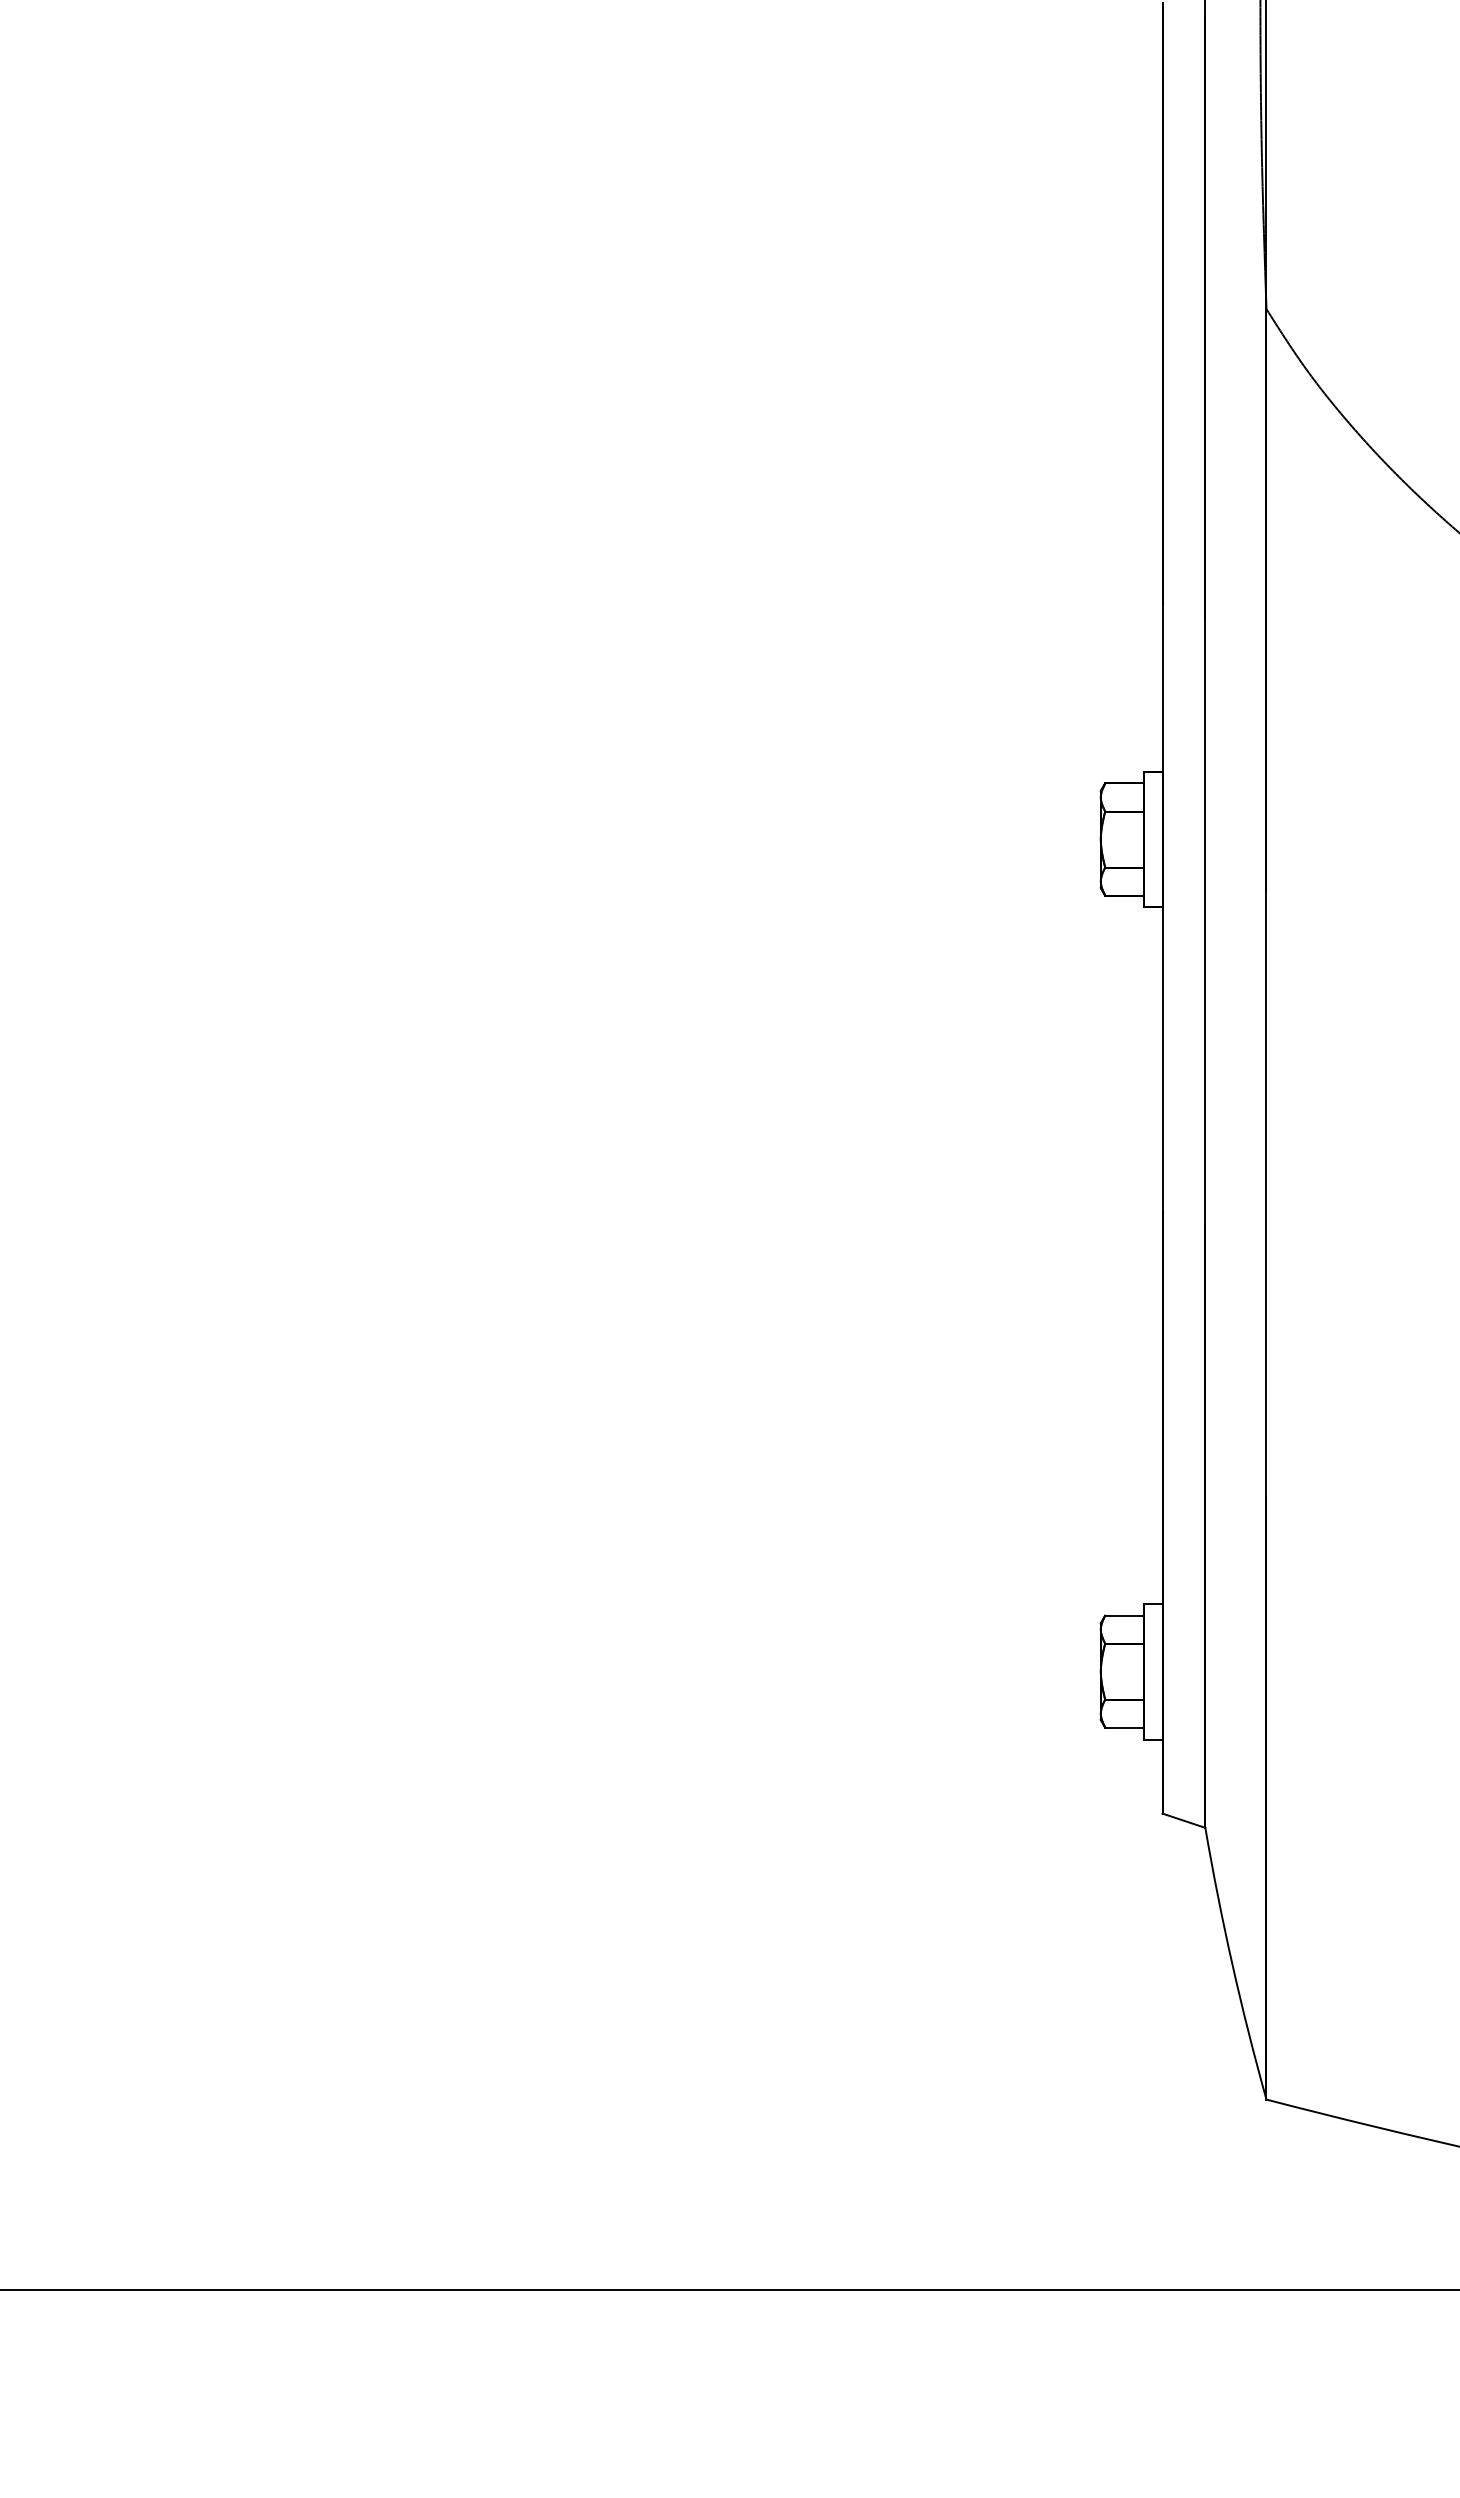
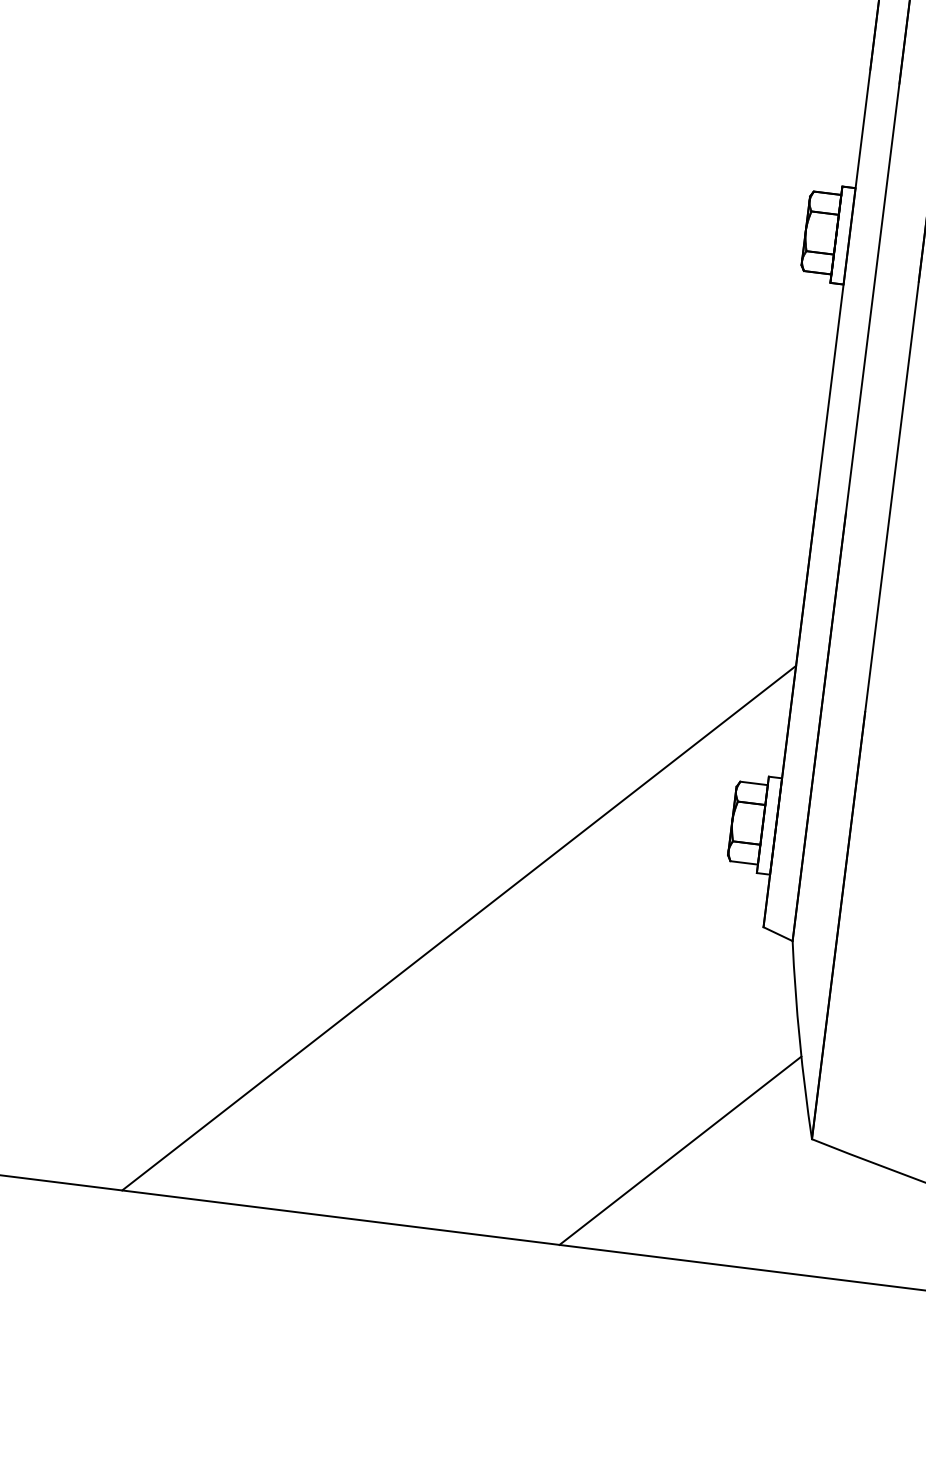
line: (739, 1867) -> (458, 928), added
line: (1085, 2138) -> (680, 1150), added

